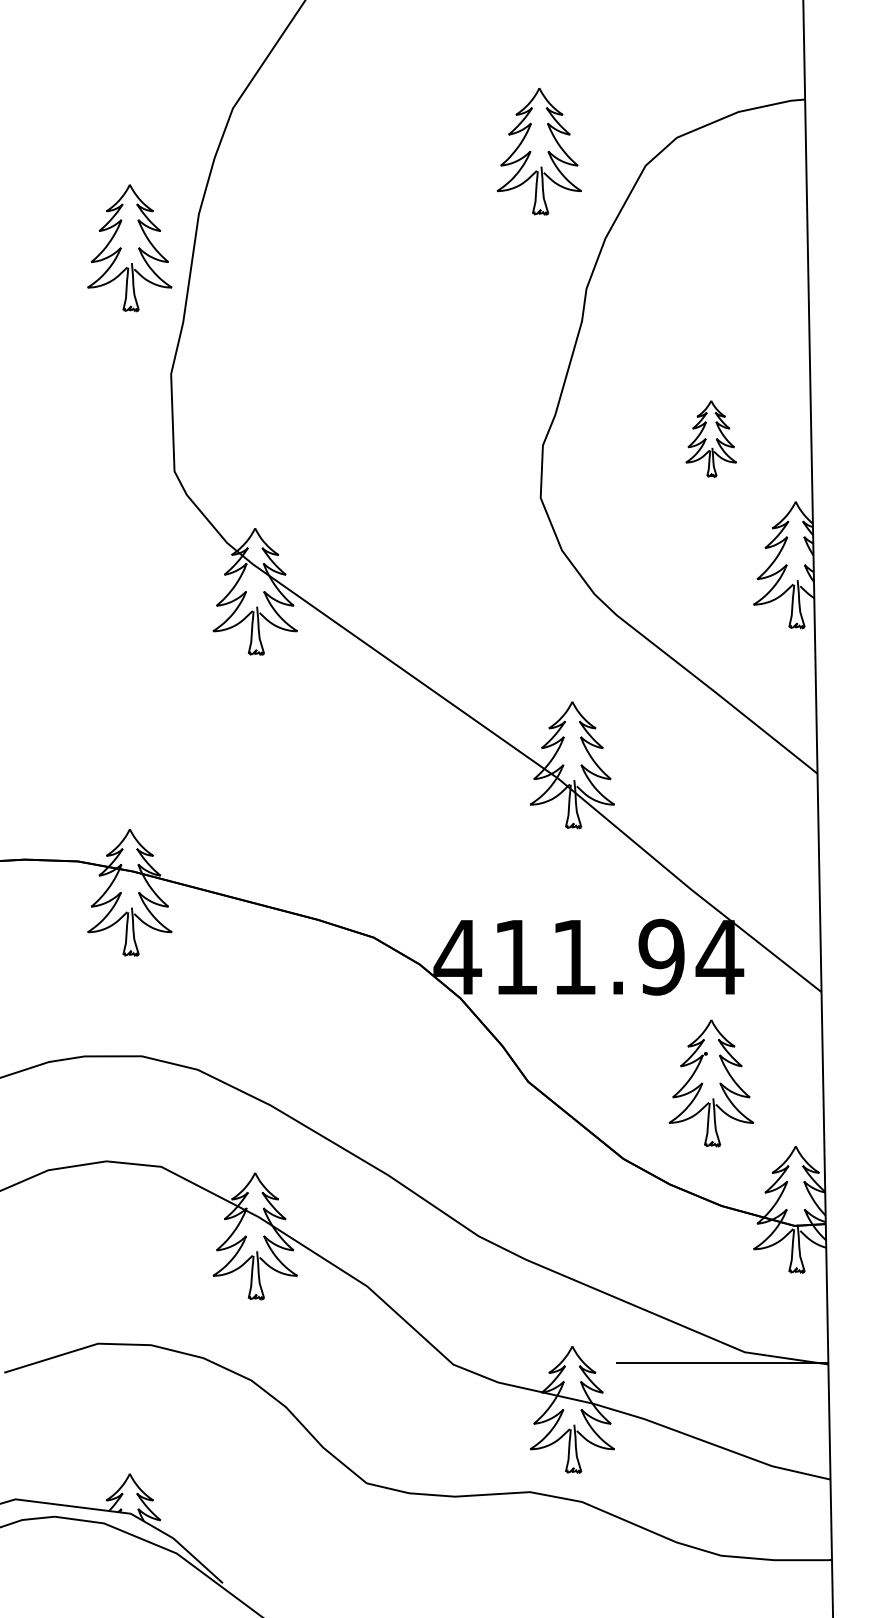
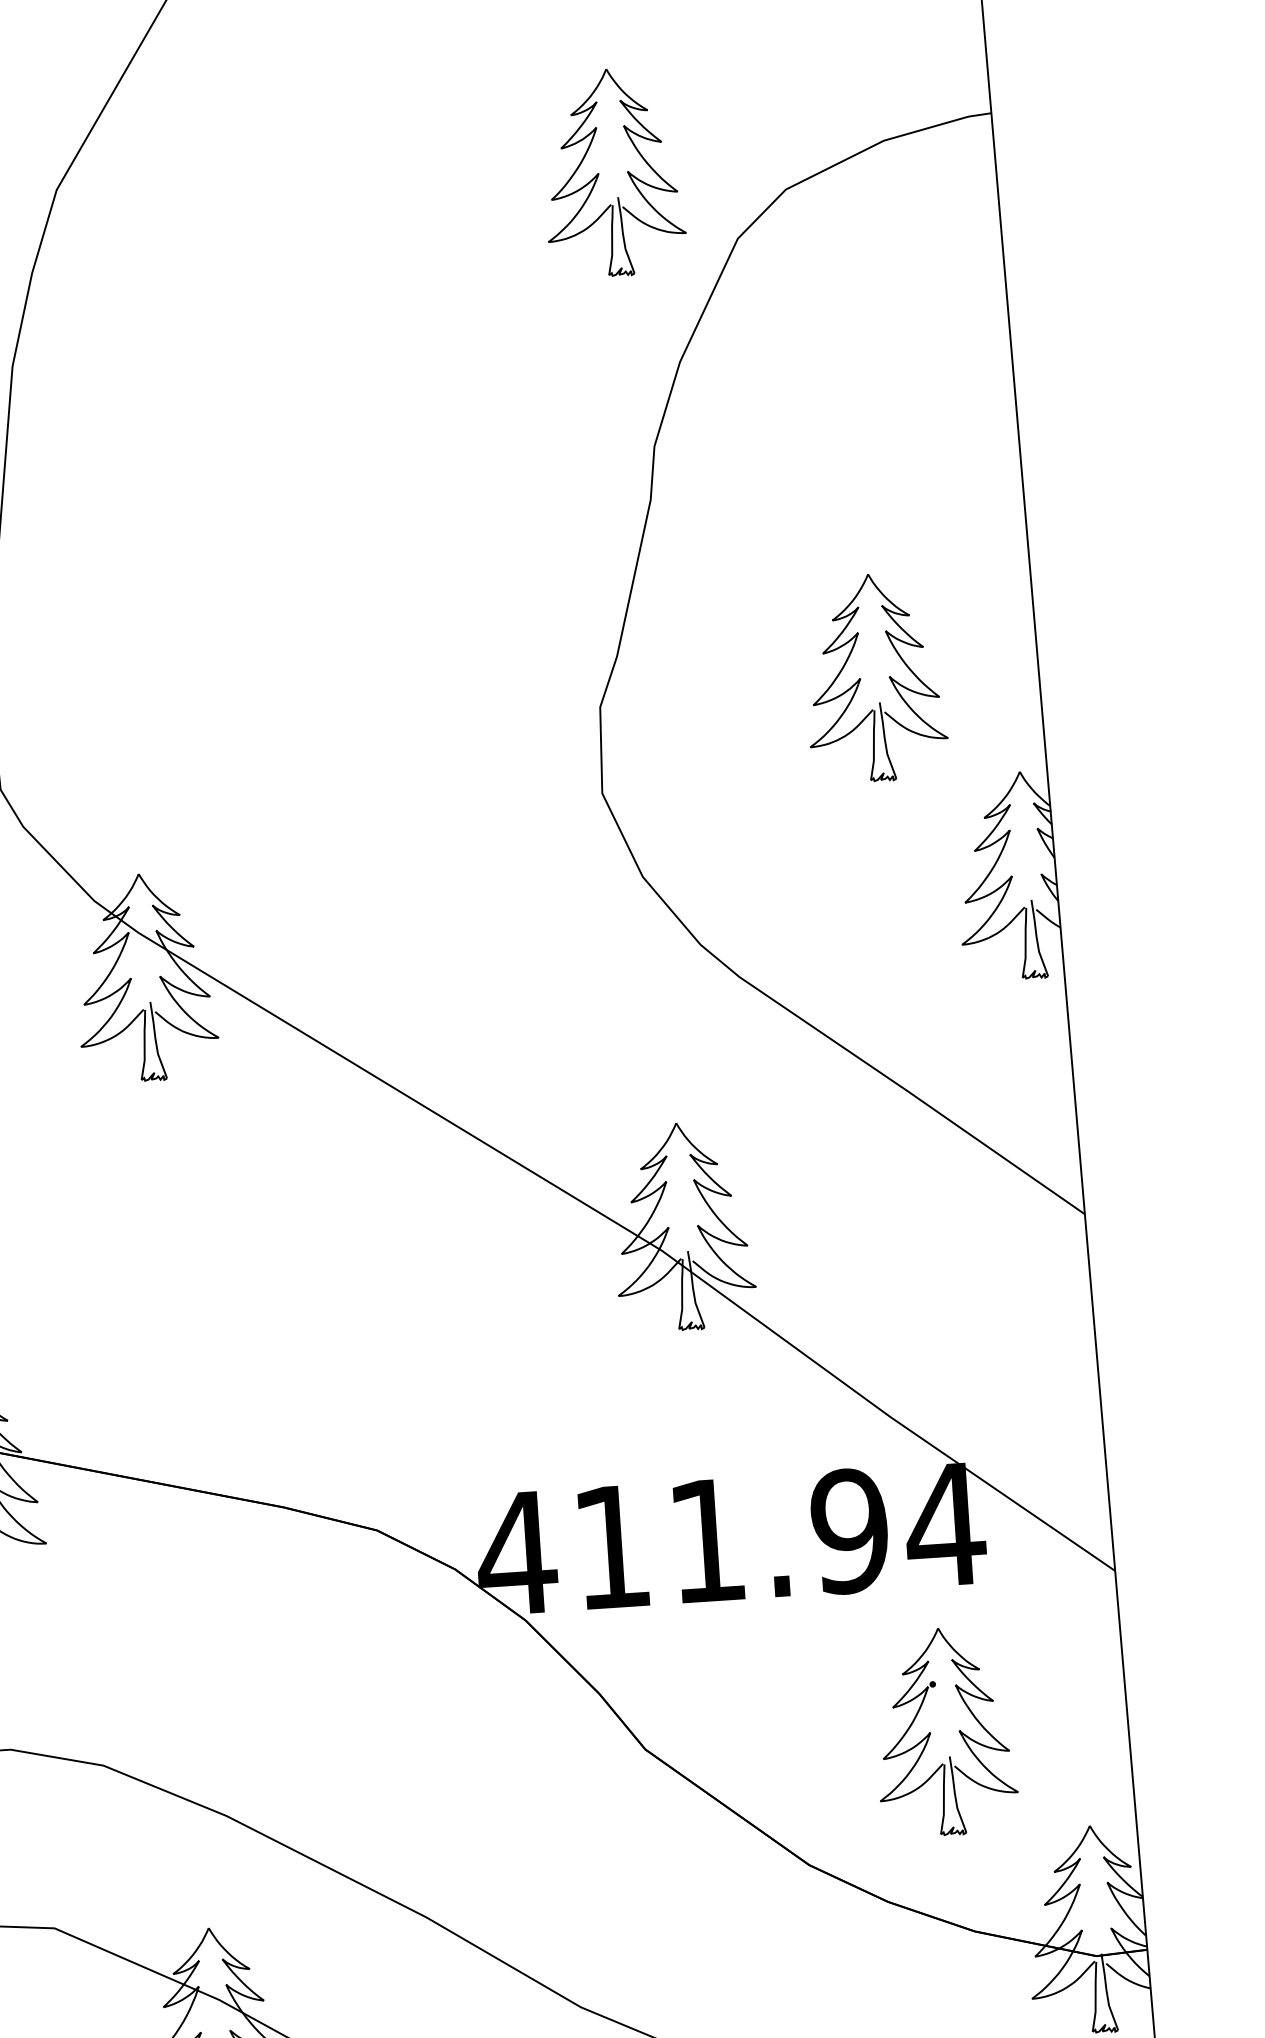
part: (538, 151) -> (611, 172), moved
part: (710, 438) -> (873, 677), size x1.67

